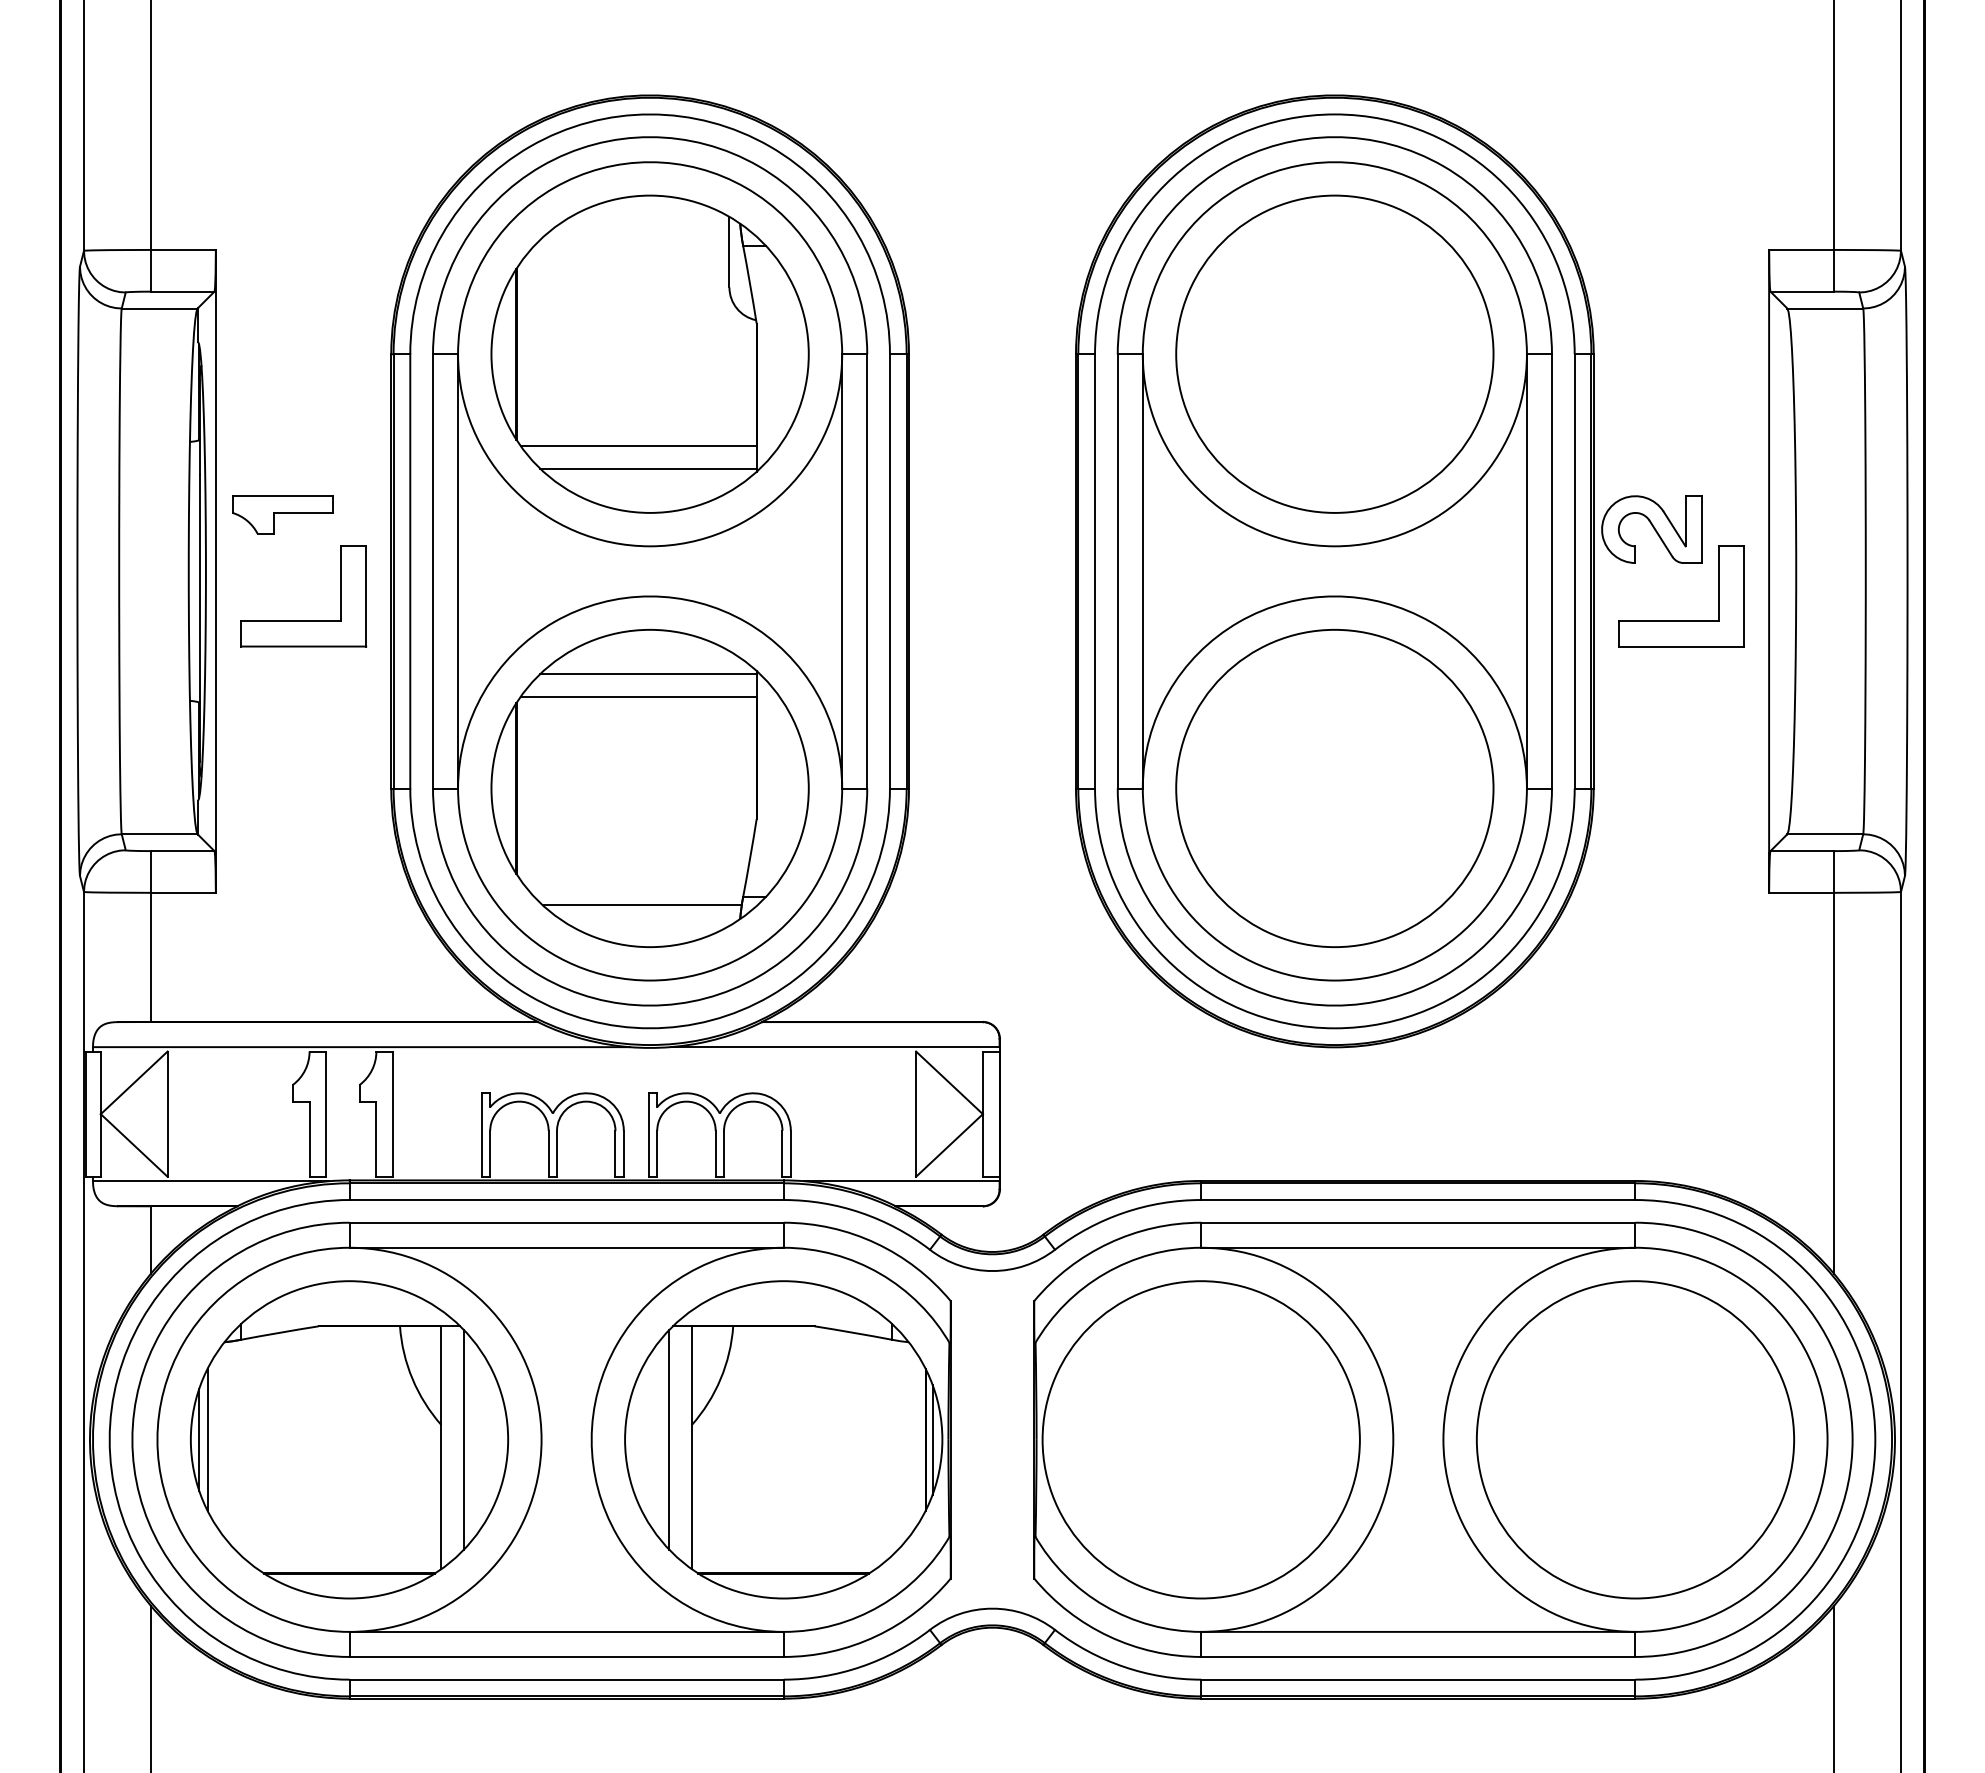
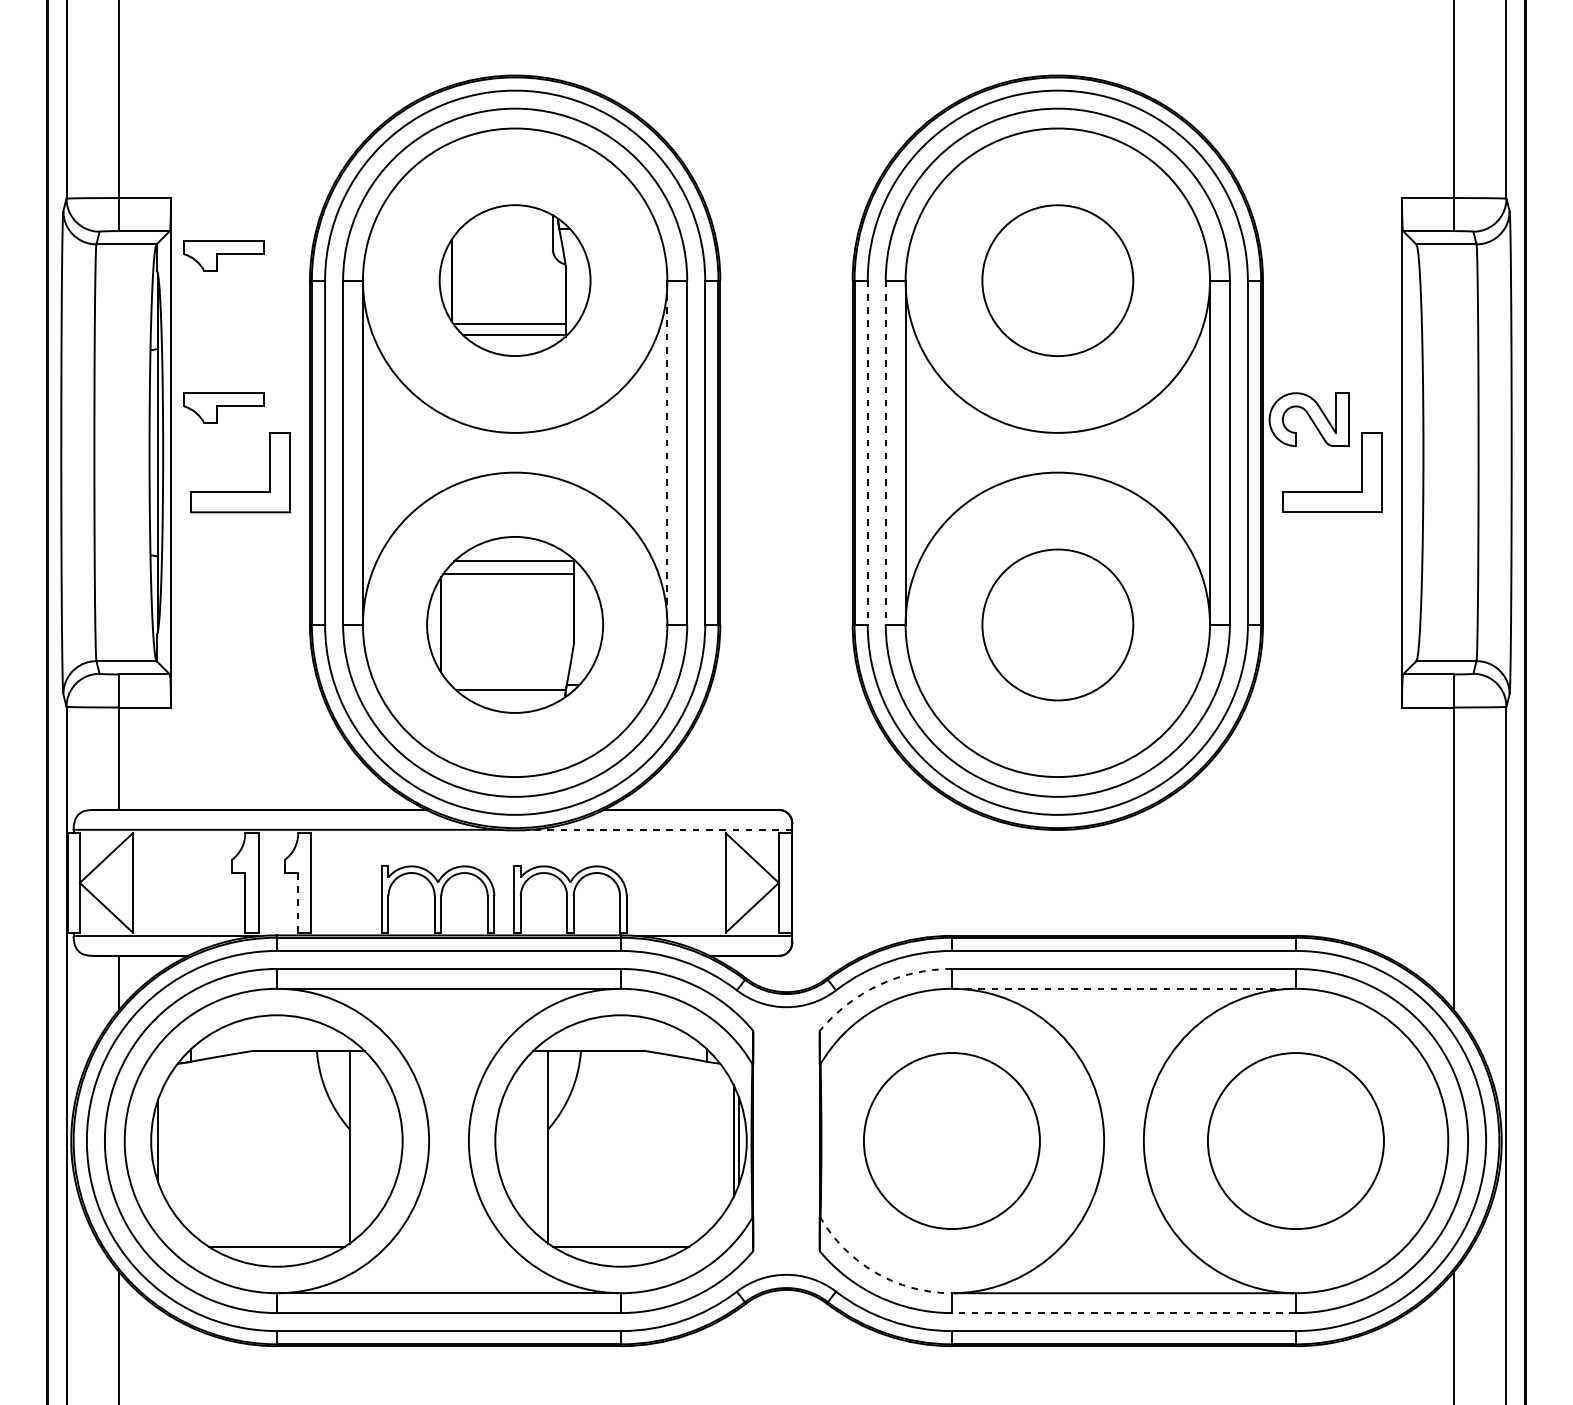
part: (282, 322) -> (223, 255), added
part: (649, 353) -> (514, 280), size x0.6
circle: (1334, 353) -> (1057, 280), size x0.6
line: (842, 571) -> (667, 452), solid -> dashed
line: (1095, 571) -> (868, 452), solid -> dashed
line: (1117, 571) -> (885, 452), solid -> dashed
part: (649, 788) -> (514, 624), size x0.7
circle: (1334, 788) -> (1057, 624), size x0.6
line: (835, 1047) -> (662, 830), solid -> dashed
line: (376, 1139) -> (298, 903), solid -> dashed
arc: (1109, 1243) -> (879, 985), solid -> dashed
line: (1418, 1247) -> (1124, 988), solid -> dashed
line: (207, 1439) -> (164, 1140), removed
line: (463, 1439) -> (367, 1140), removed
line: (669, 1439) -> (530, 1140), removed
circle: (1200, 1439) -> (951, 1140), size x0.7
circle: (1634, 1439) -> (1295, 1140), size x0.7
arc: (1104, 1605) -> (875, 1272), solid -> dashed
line: (1417, 1656) -> (1123, 1312), solid -> dashed

